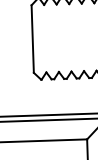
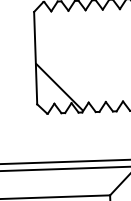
hatch: (49, 60) -> (58, 87), added

